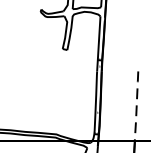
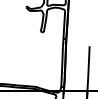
line: (136, 107) -> (88, 69), dashed -> solid

